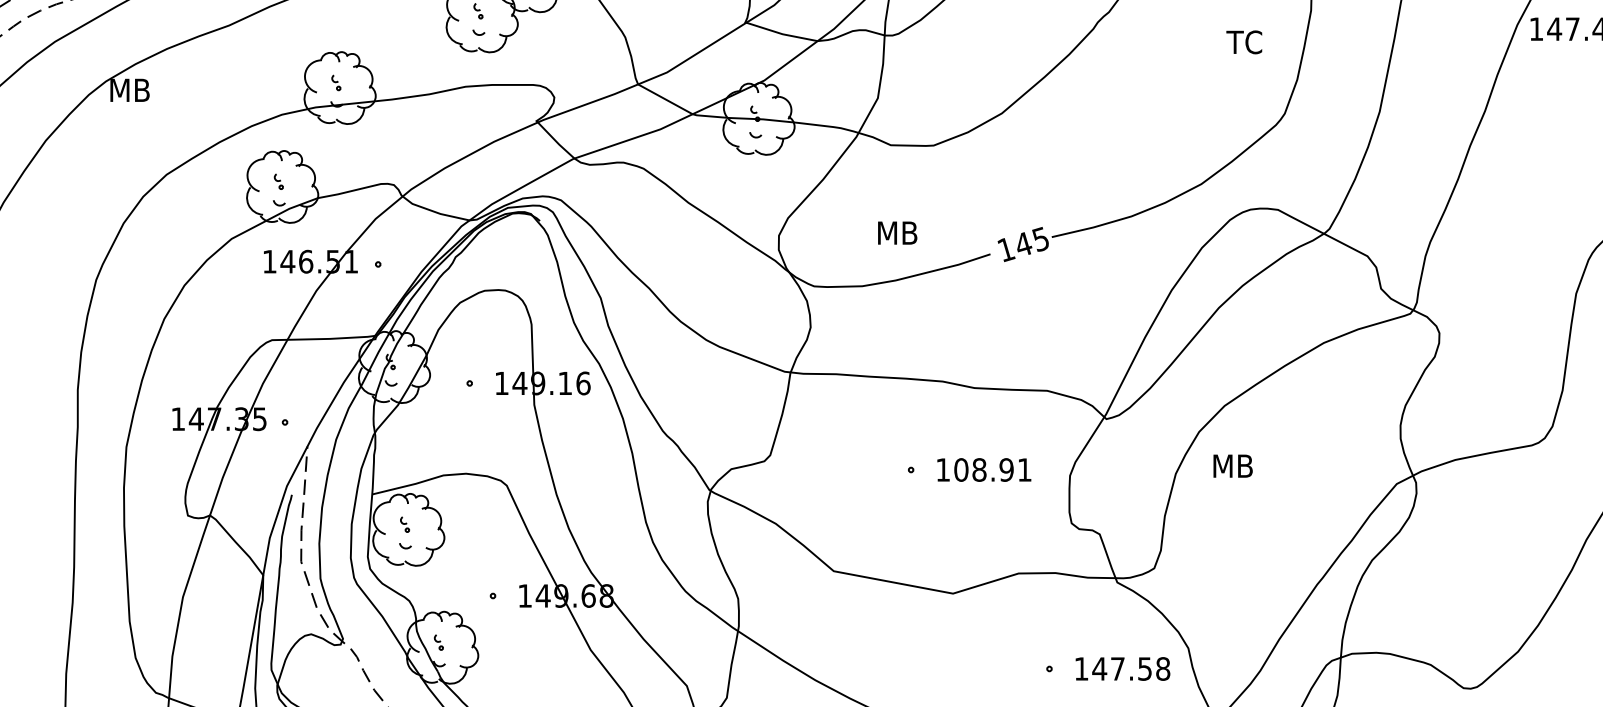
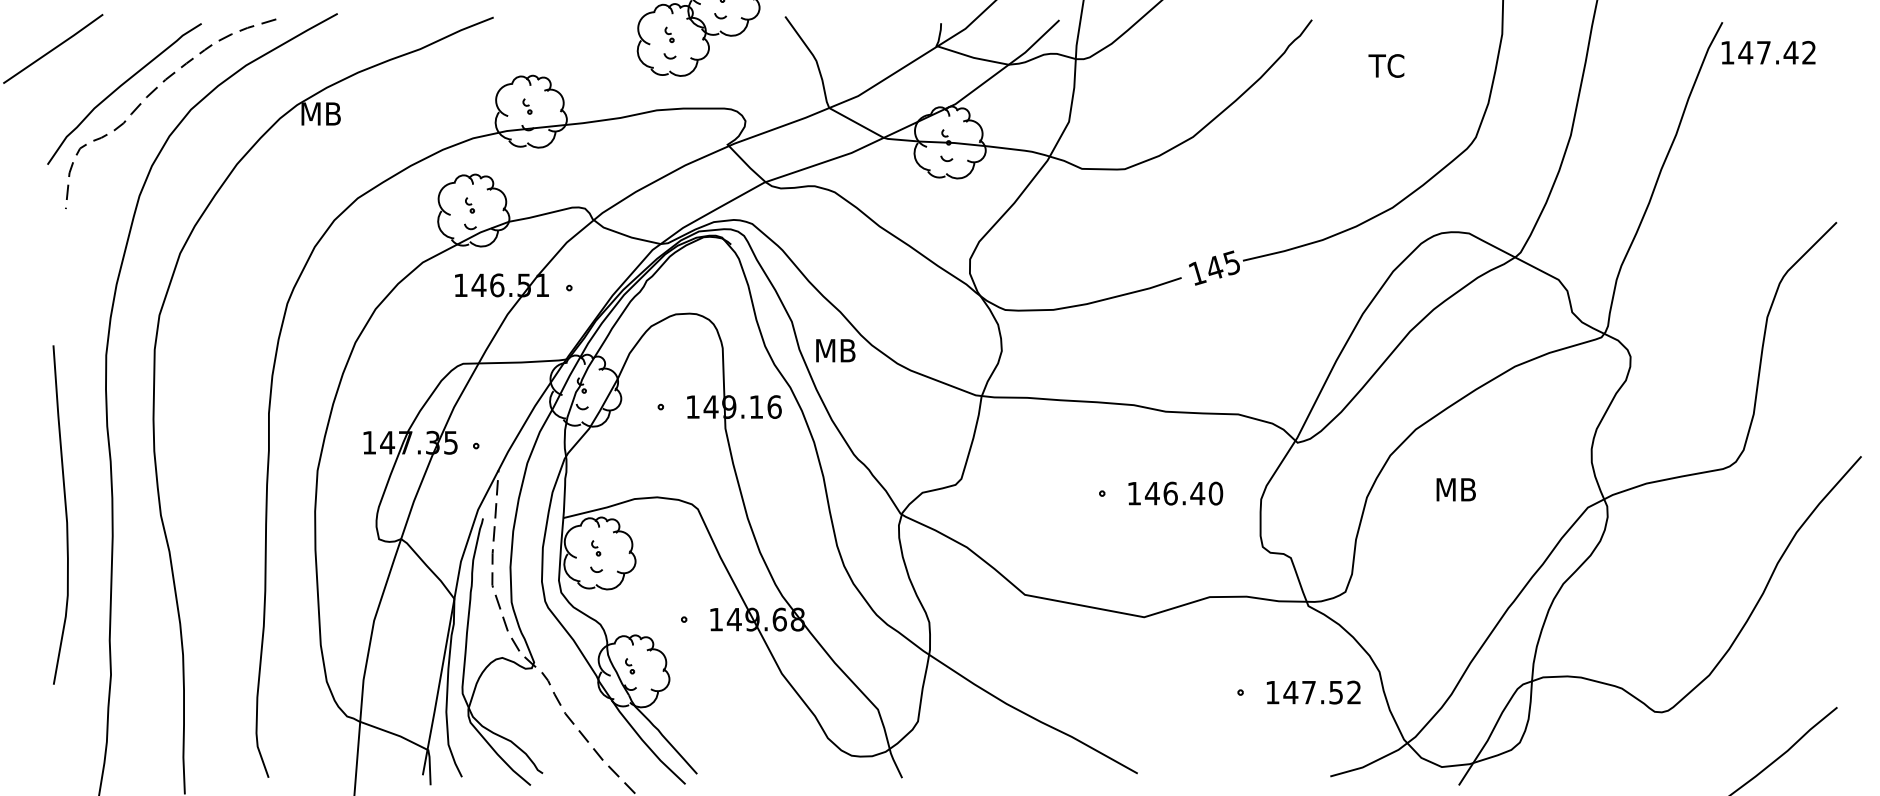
text: (1244, 41) -> (1386, 65), moved
text: (897, 232) -> (835, 350), moved
text: (1232, 465) -> (1455, 489), moved
text: (992, 469) -> (1183, 493), 108.91 -> 146.40
text: (1163, 668) -> (1354, 692), 147.58 -> 147.52

